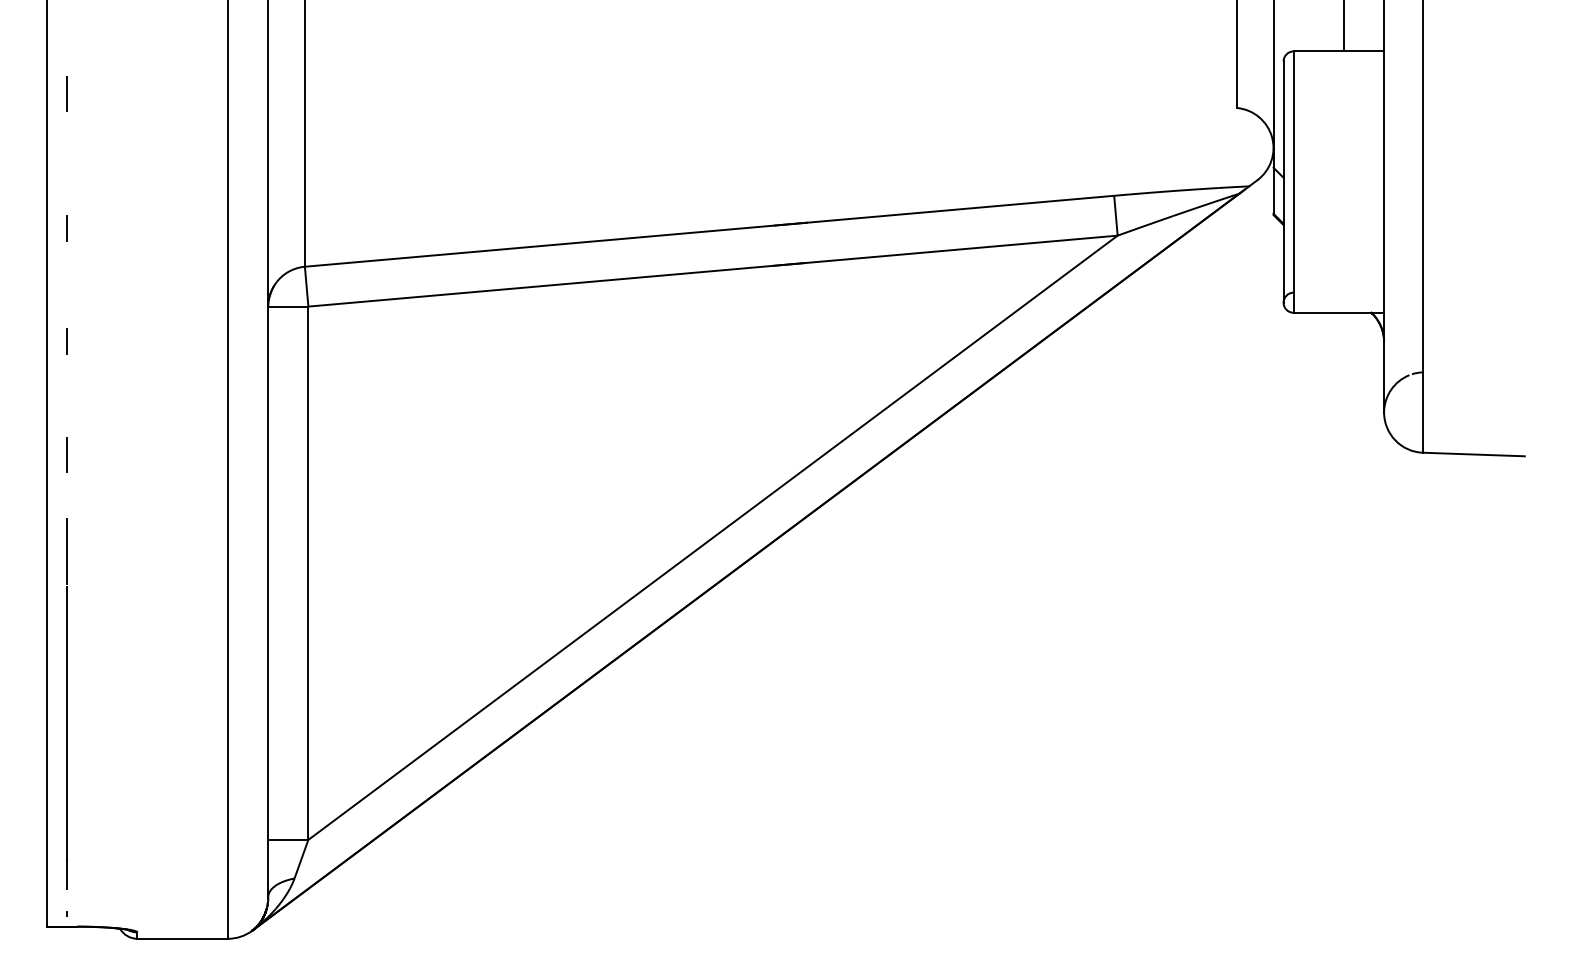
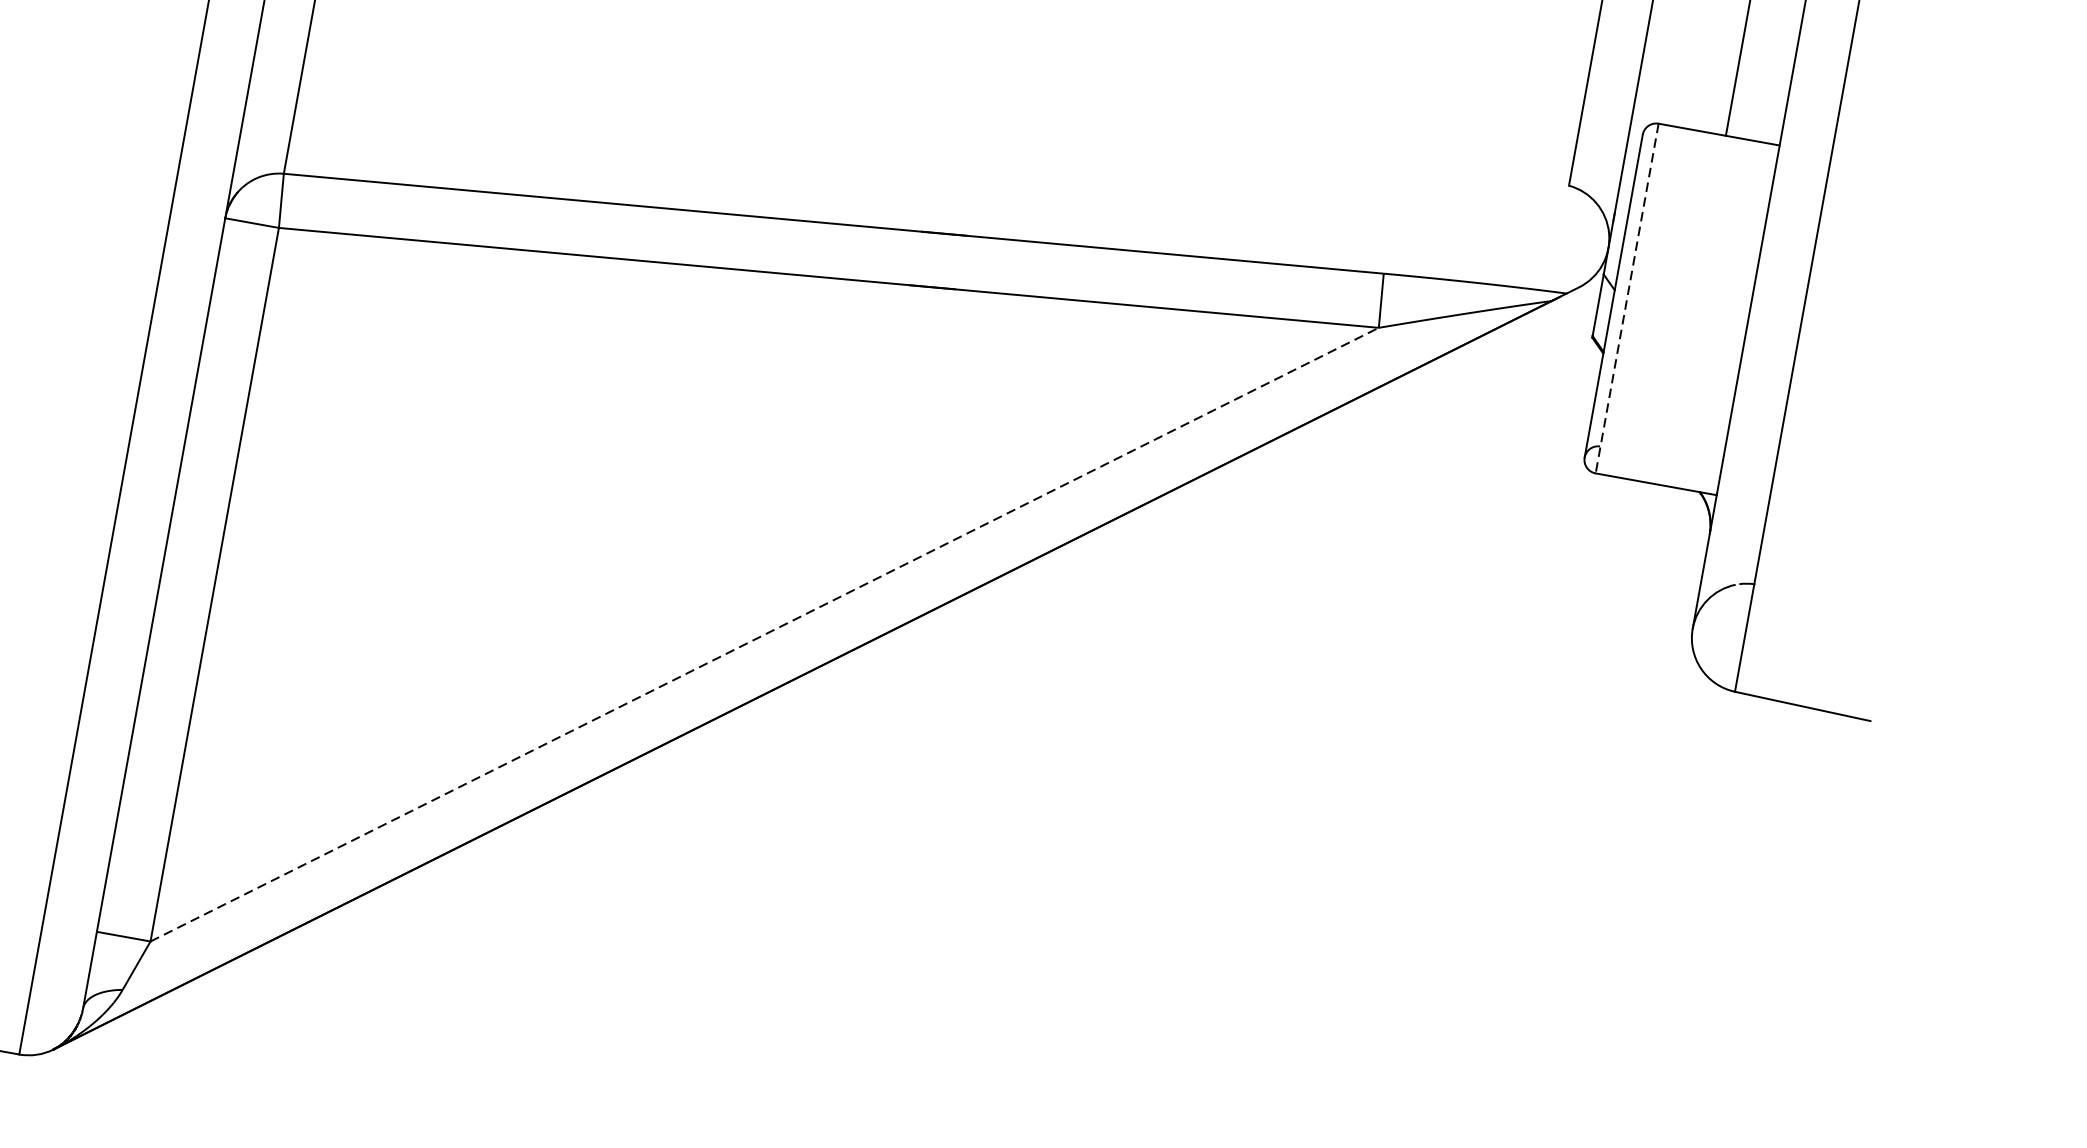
line: (1293, 182) -> (1626, 299), solid -> dashed
line: (713, 537) -> (765, 634), solid -> dashed

